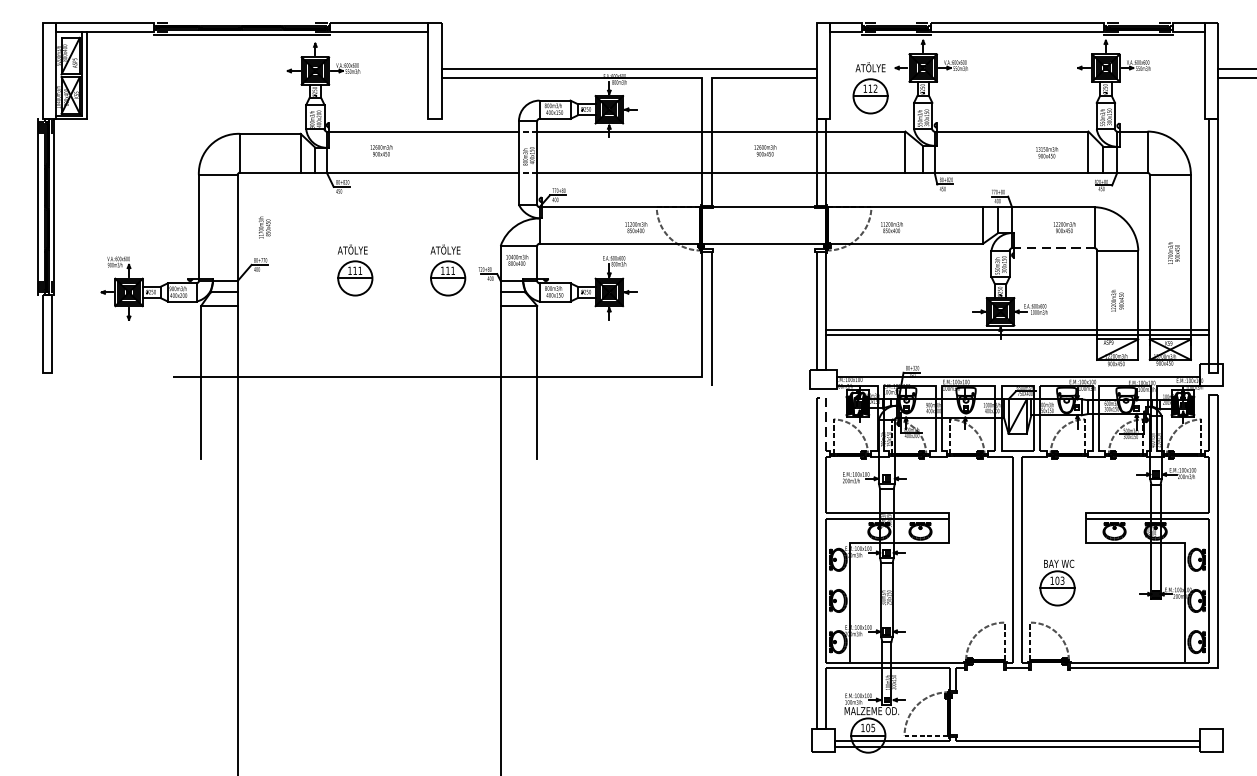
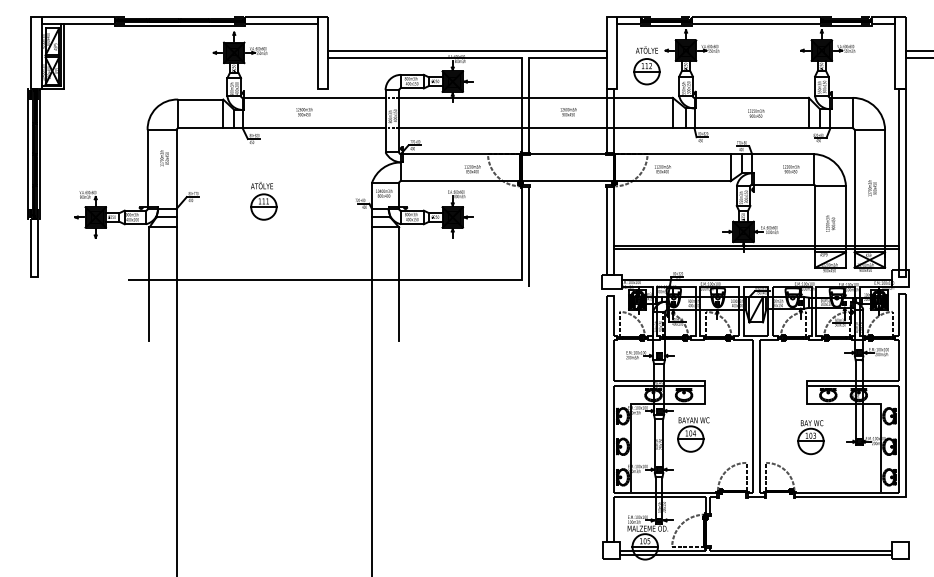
text: (381, 151) -> (304, 112), moved
text: (1047, 152) -> (756, 113), moved
text: (264, 227) -> (164, 158), moved
line: (1052, 248) -> (782, 184), dashed -> solid
part: (447, 270) -> (332, 201), removed
line: (825, 418) -> (613, 311), dashed -> solid
part: (1056, 583) -> (810, 437), moved
part: (933, 584) -> (693, 434), added

